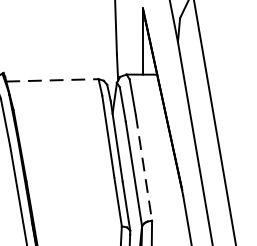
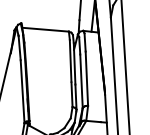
line: (54, 79) -> (46, 29), dashed -> solid
line: (143, 169) -> (86, 79), dashed -> solid

